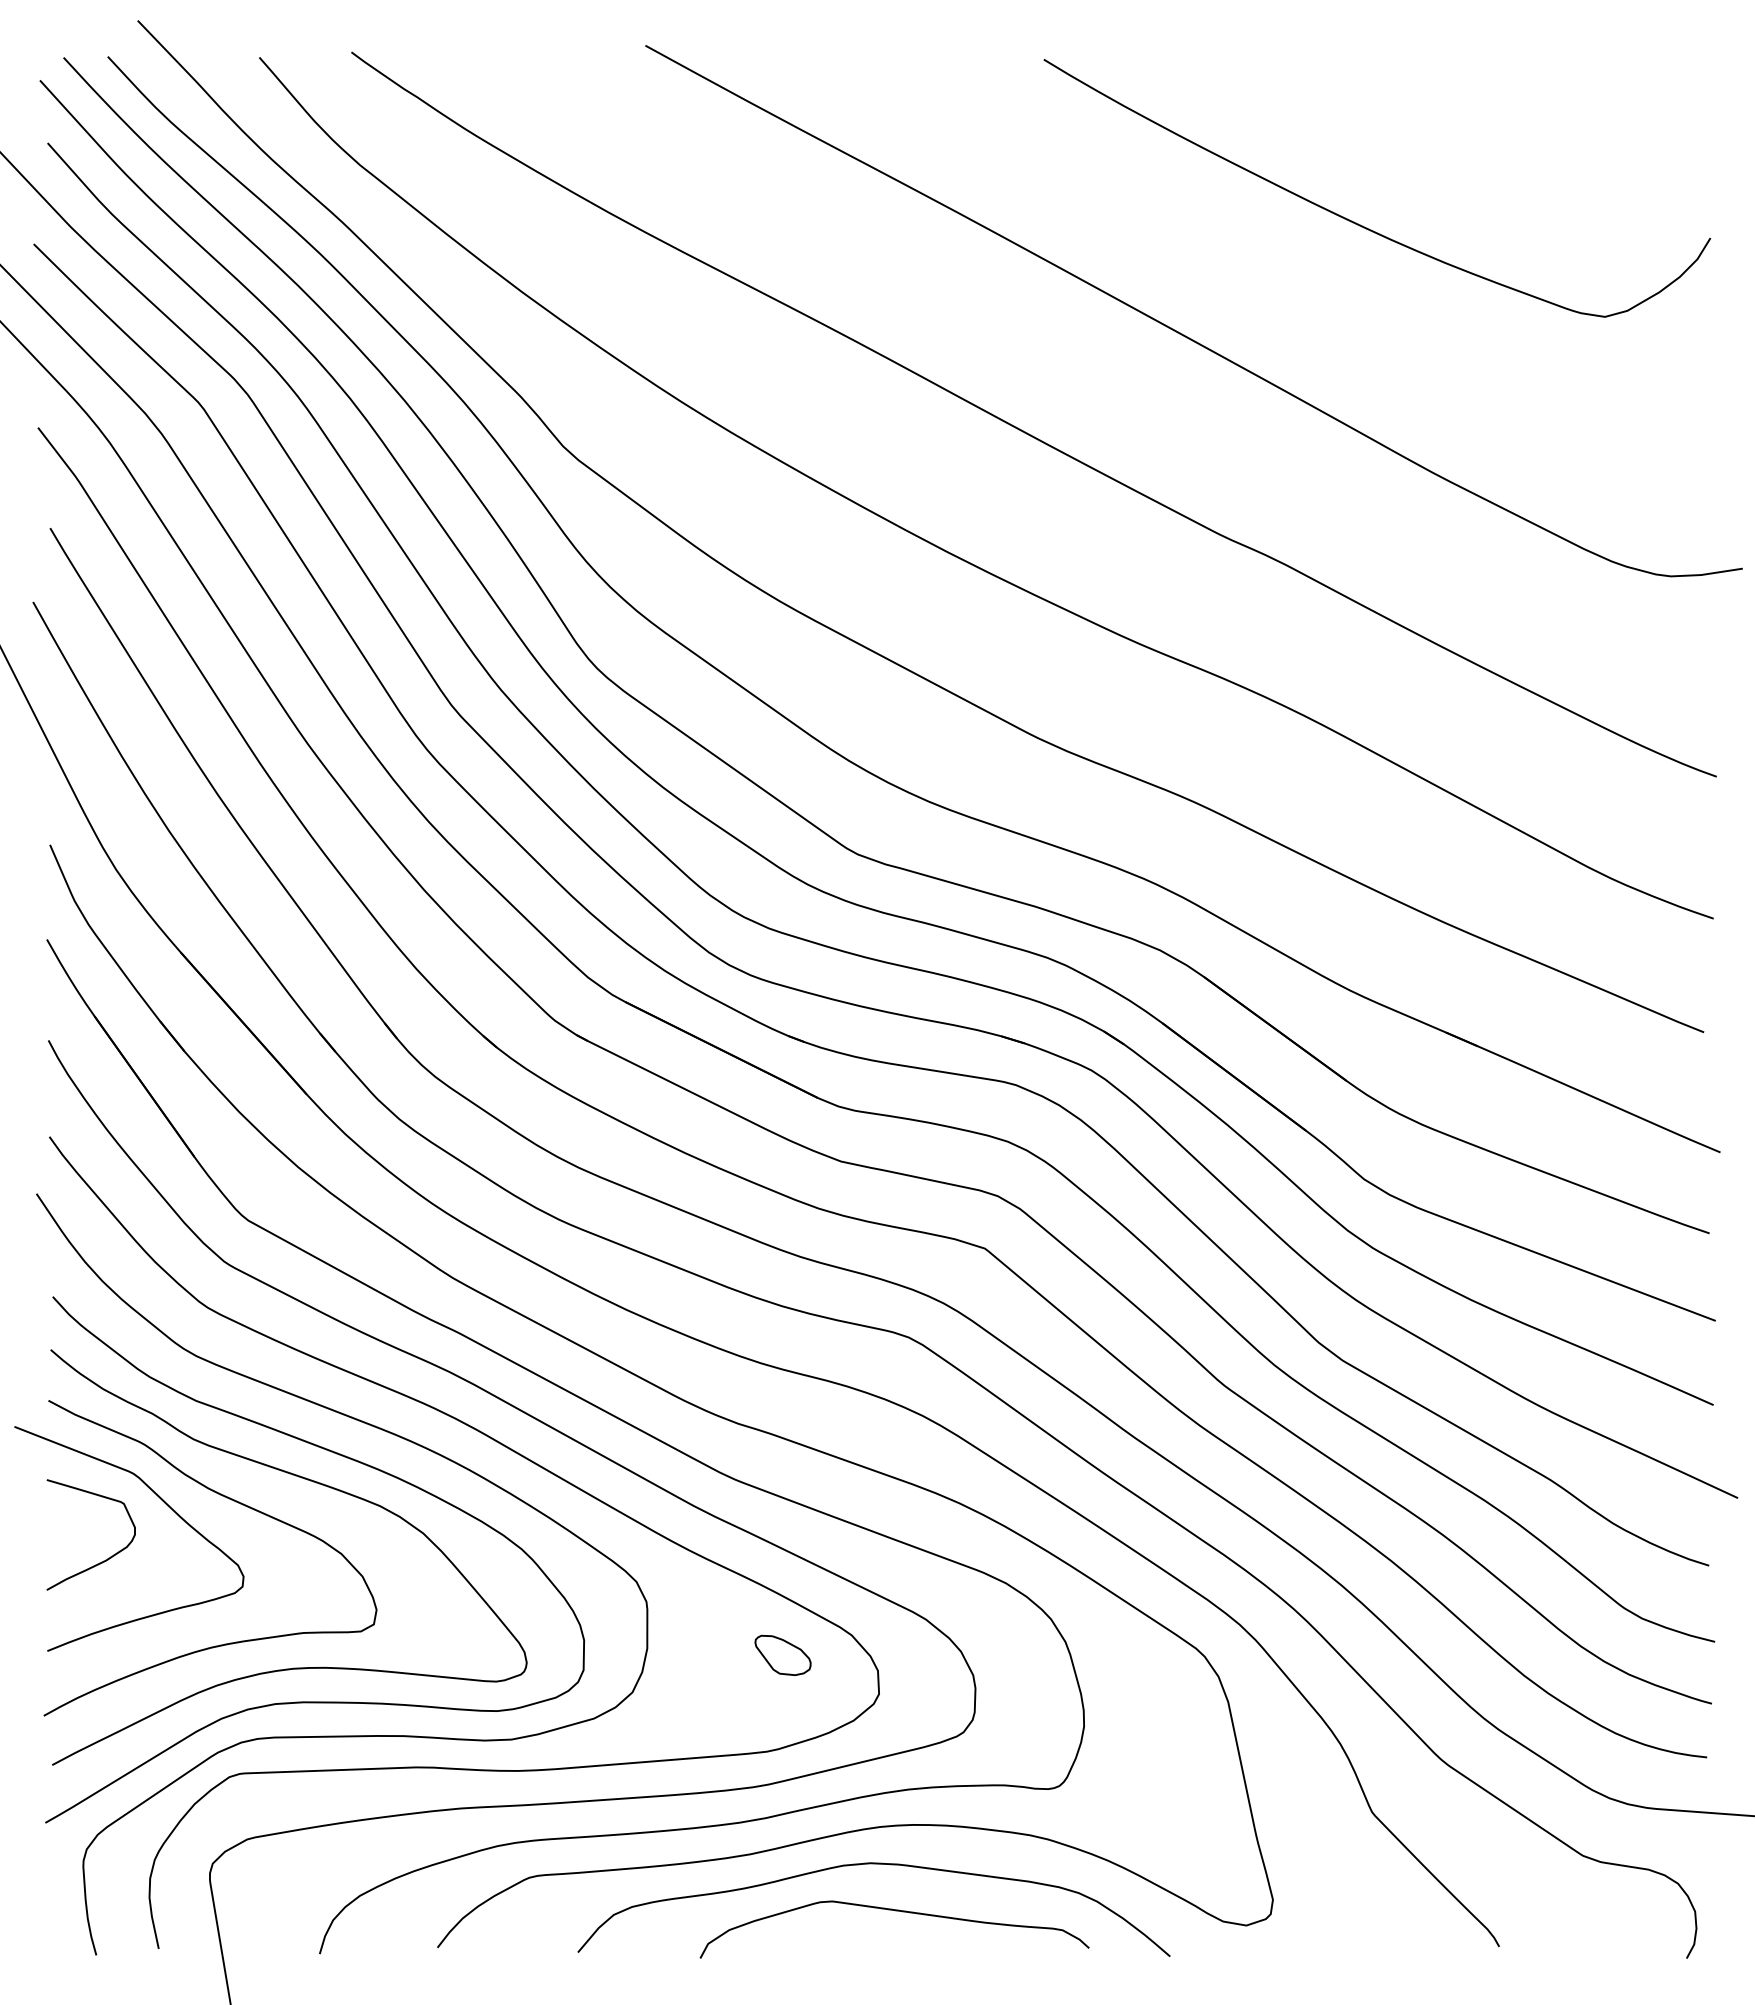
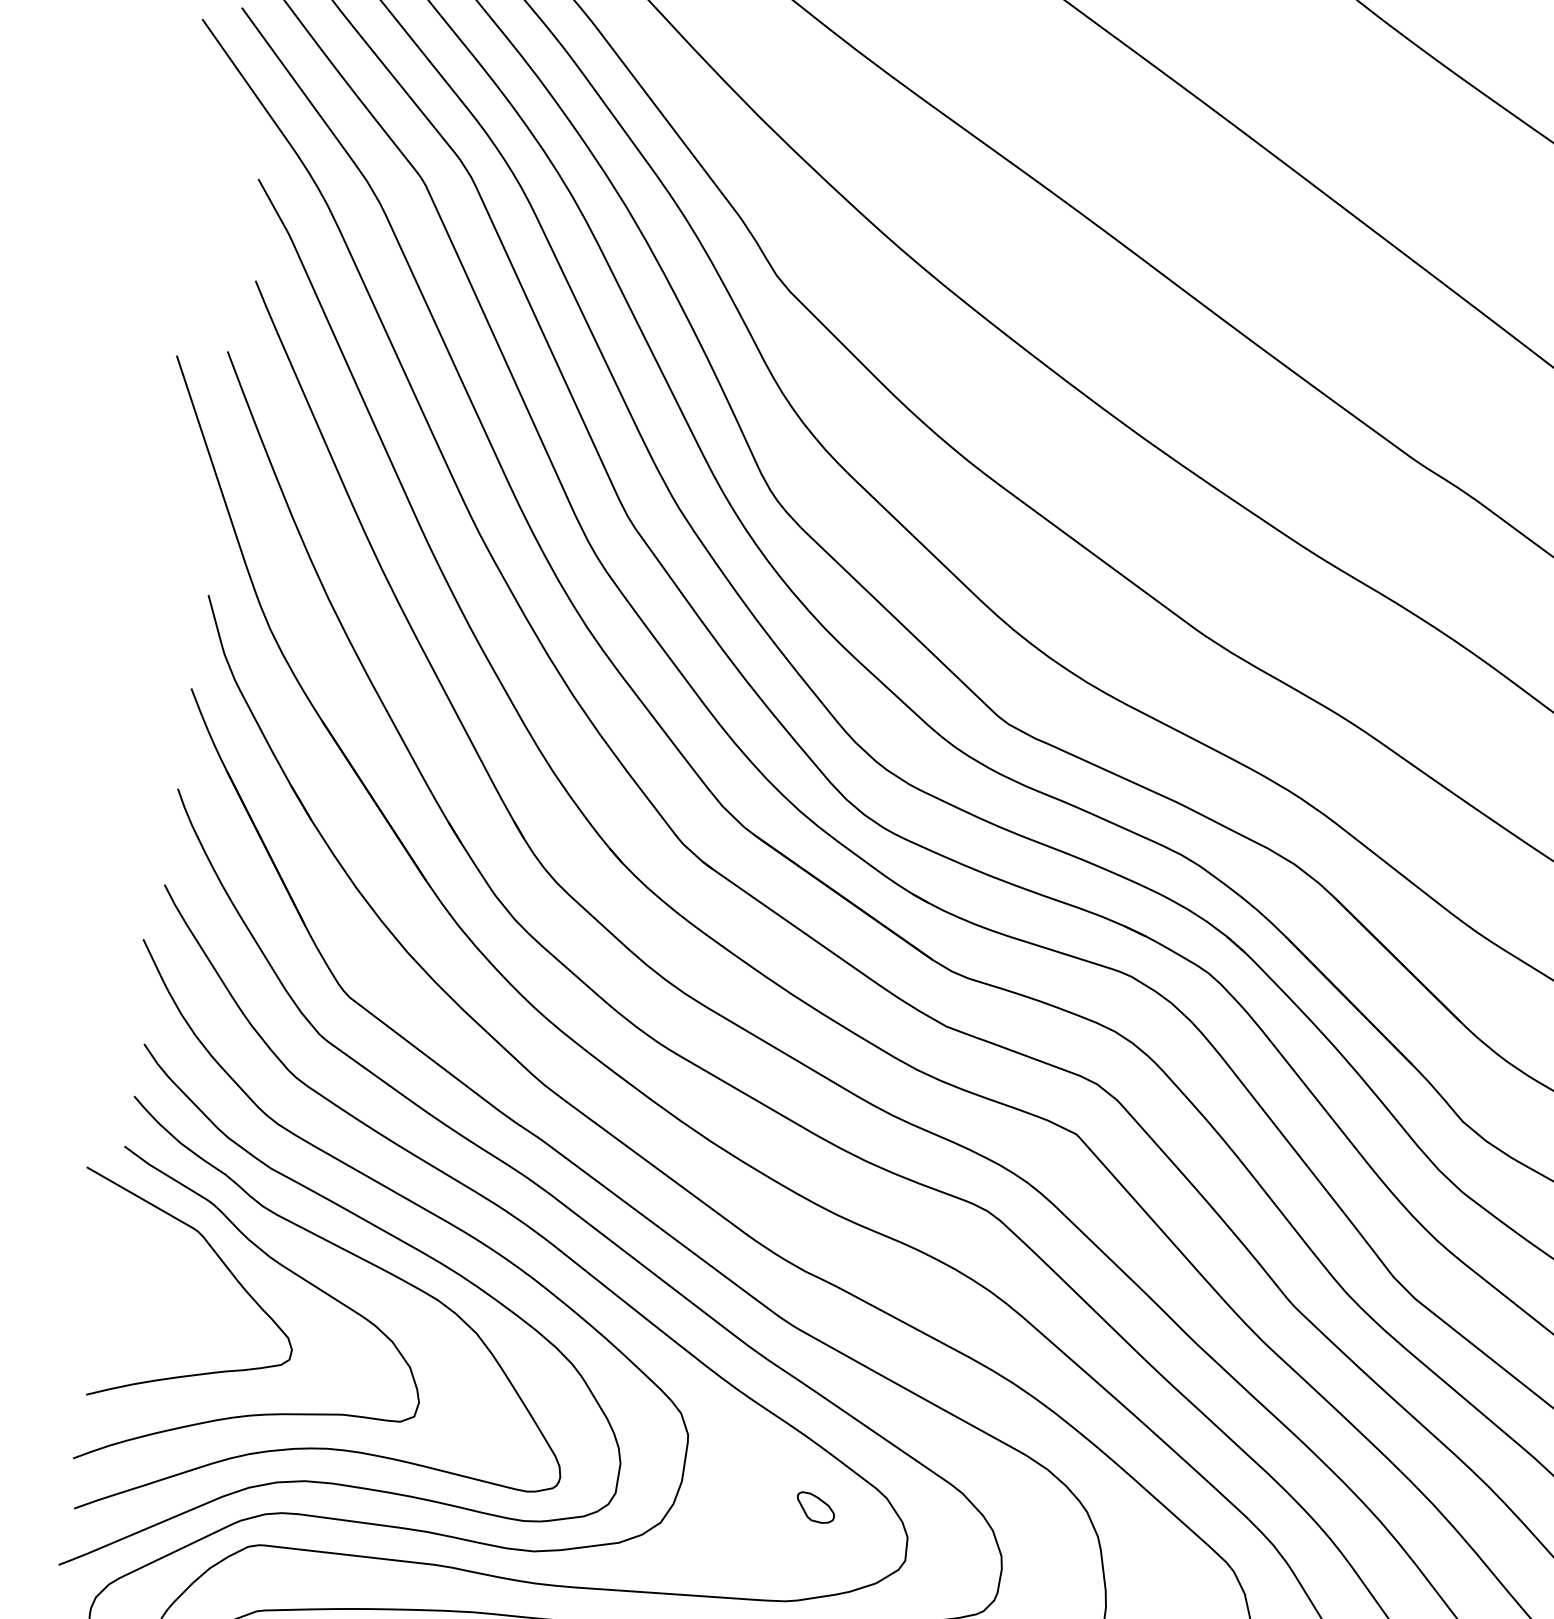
curve: (103, 1560) -> (155, 1313), removed
part: (782, 1654) -> (815, 1507), size x0.7

